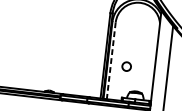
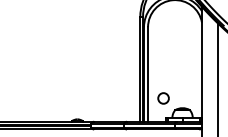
line: (111, 61) -> (148, 75), dashed -> solid
circle: (126, 66) -> (163, 98), moved

